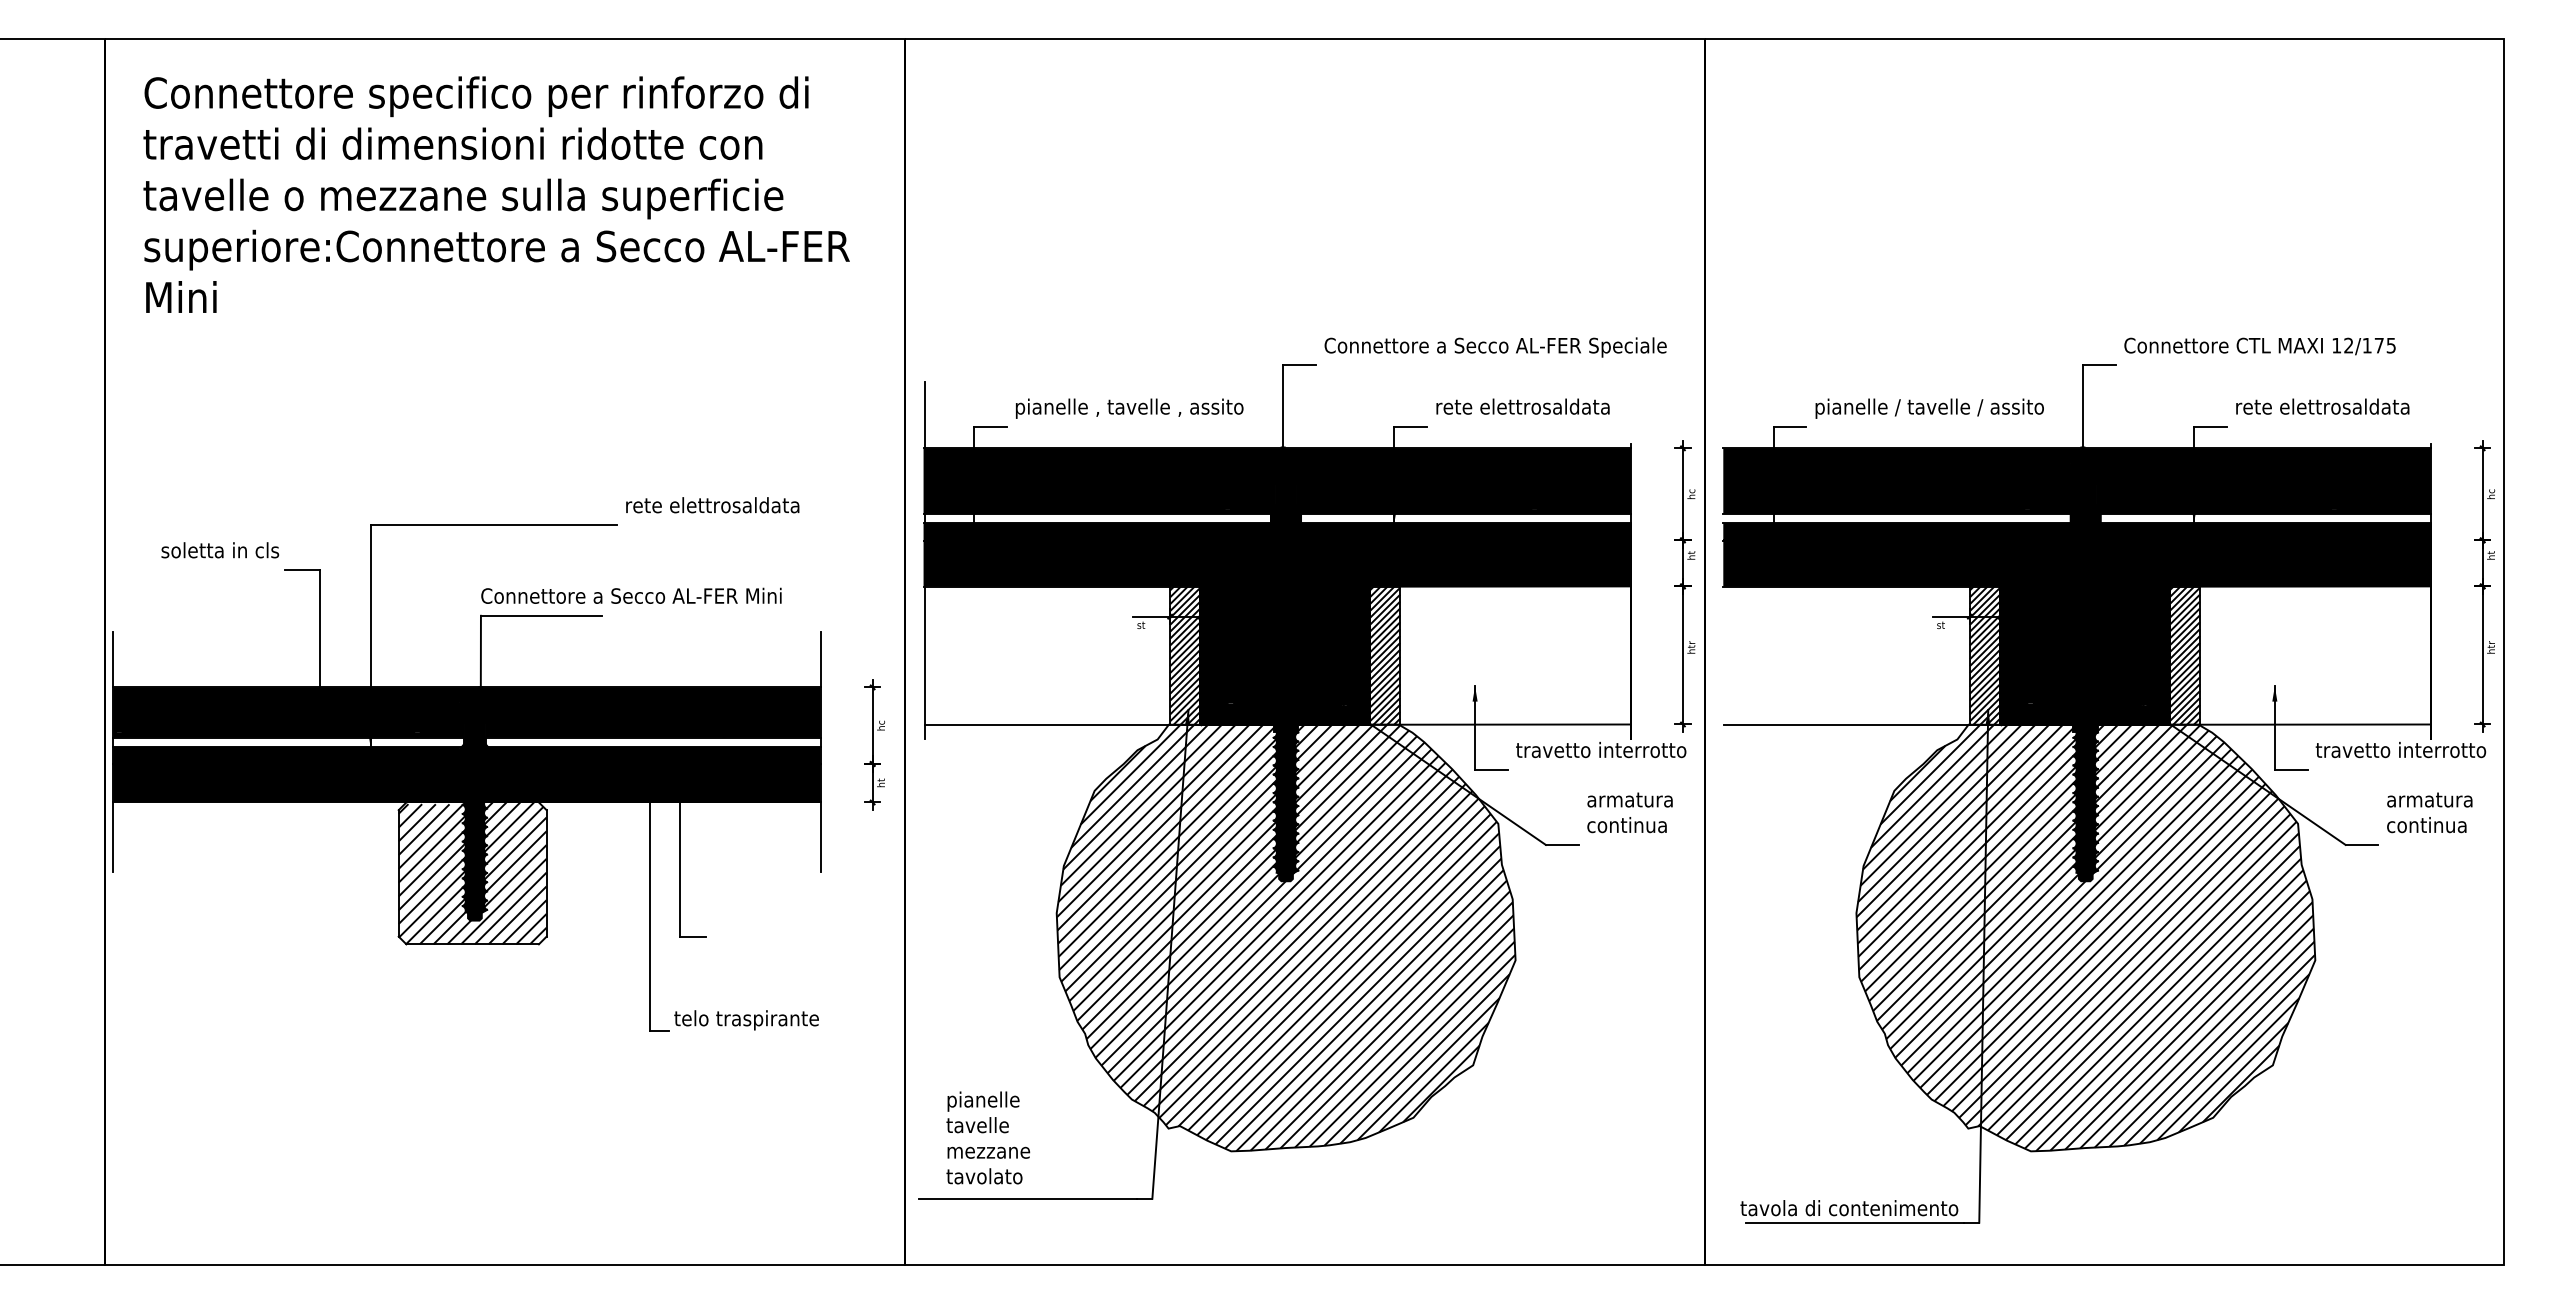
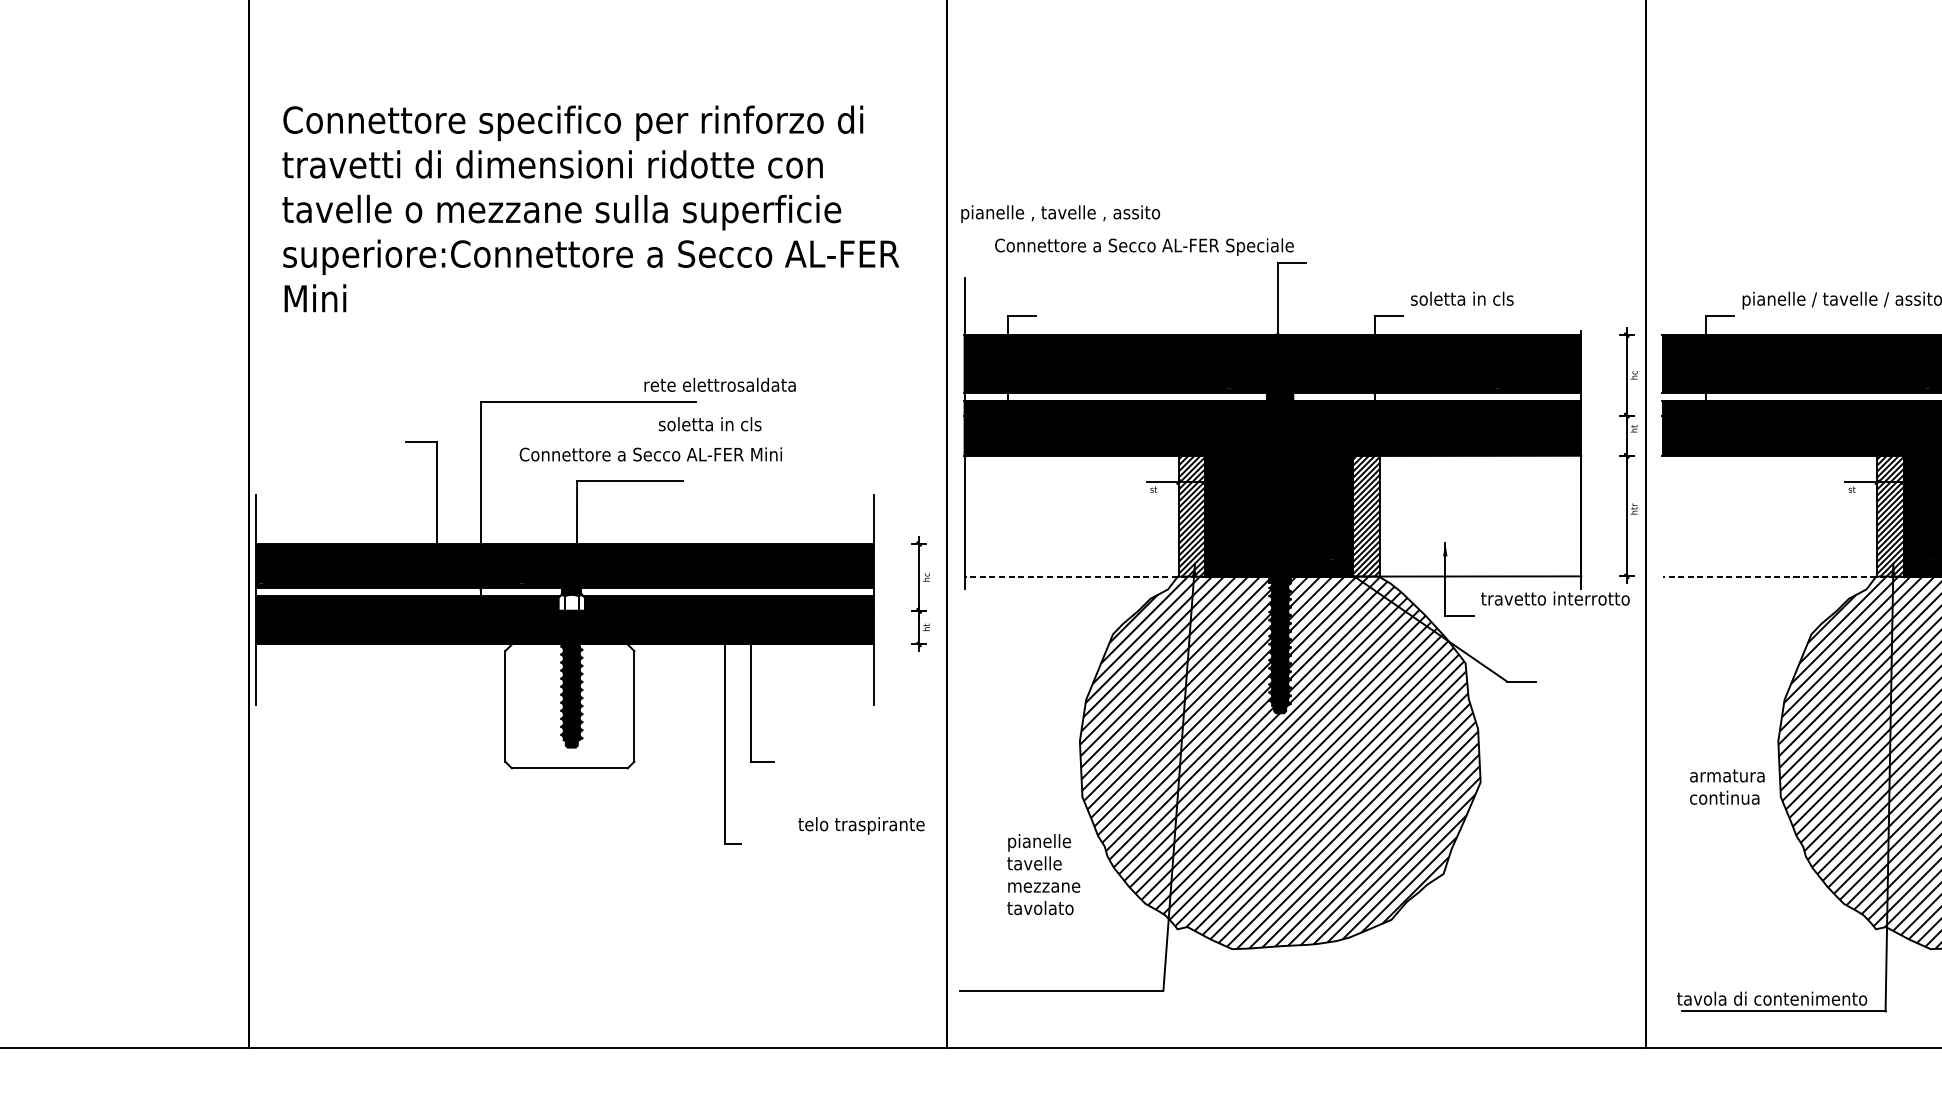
text: (496, 194) -> (590, 208), moved
text: (1495, 347) -> (1144, 247), moved
text: (1522, 406) -> (1486, 298), rete elettrosaldata -> soletta in cls
text: (1129, 408) -> (1060, 213), moved
text: (712, 505) -> (719, 385), moved
text: (220, 550) -> (710, 424), moved
text: (631, 595) -> (650, 454), moved
line: (1063, 724) -> (1085, 576), solid -> dashed
line: (1863, 724) -> (1784, 576), solid -> dashed
fill: (474, 754) -> (571, 602), removed
text: (1629, 812) -> (1726, 786), moved
hatch: (472, 873) -> (569, 706), removed
text: (746, 1020) -> (861, 826), moved
text: (988, 1137) -> (1043, 874), moved

